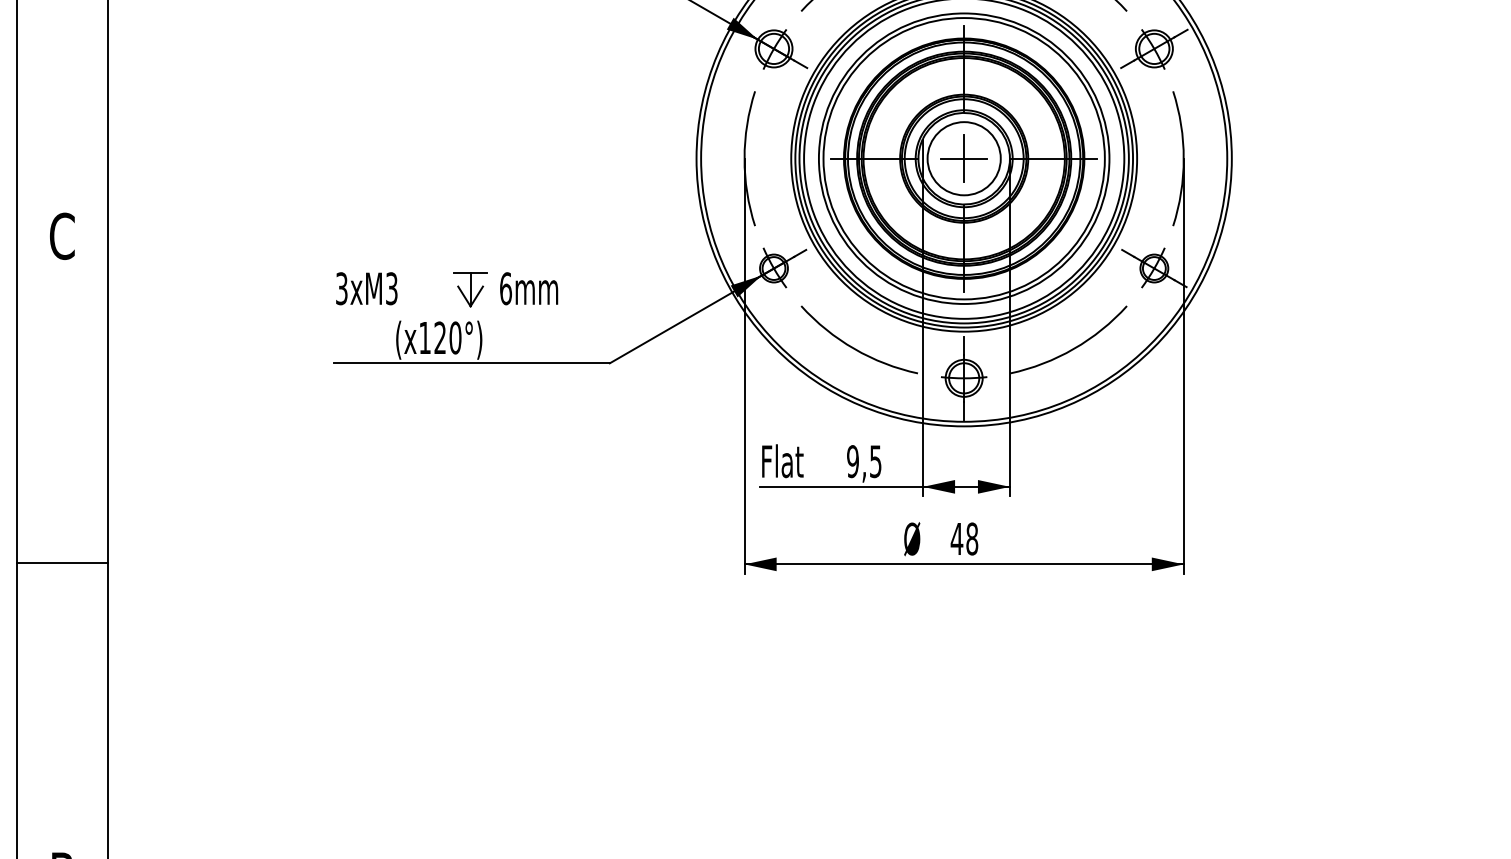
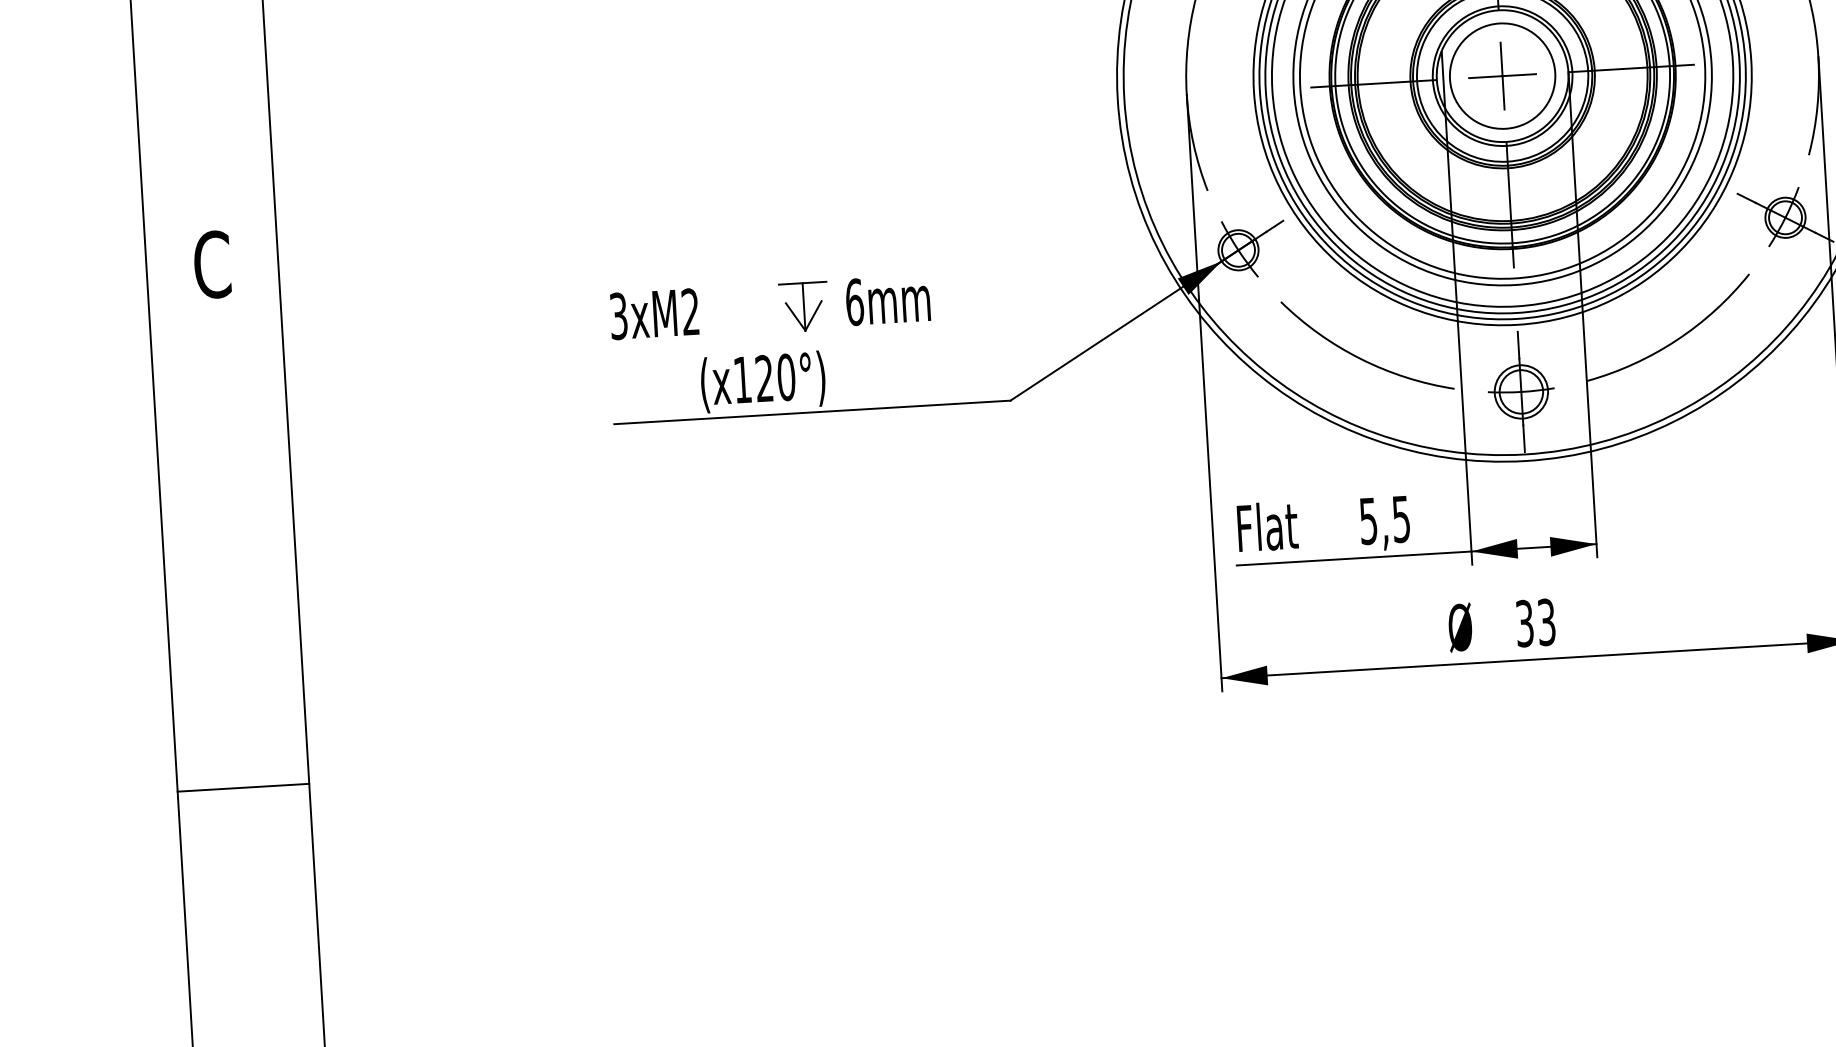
text: (391, 288) -> (690, 311), 3xM3 -> 3xM2
text: (852, 461) -> (1367, 521), 9,5 -> 5,5
text: (964, 538) -> (1535, 622), 48 -> 33
line: (62, 563) -> (243, 788), moved

